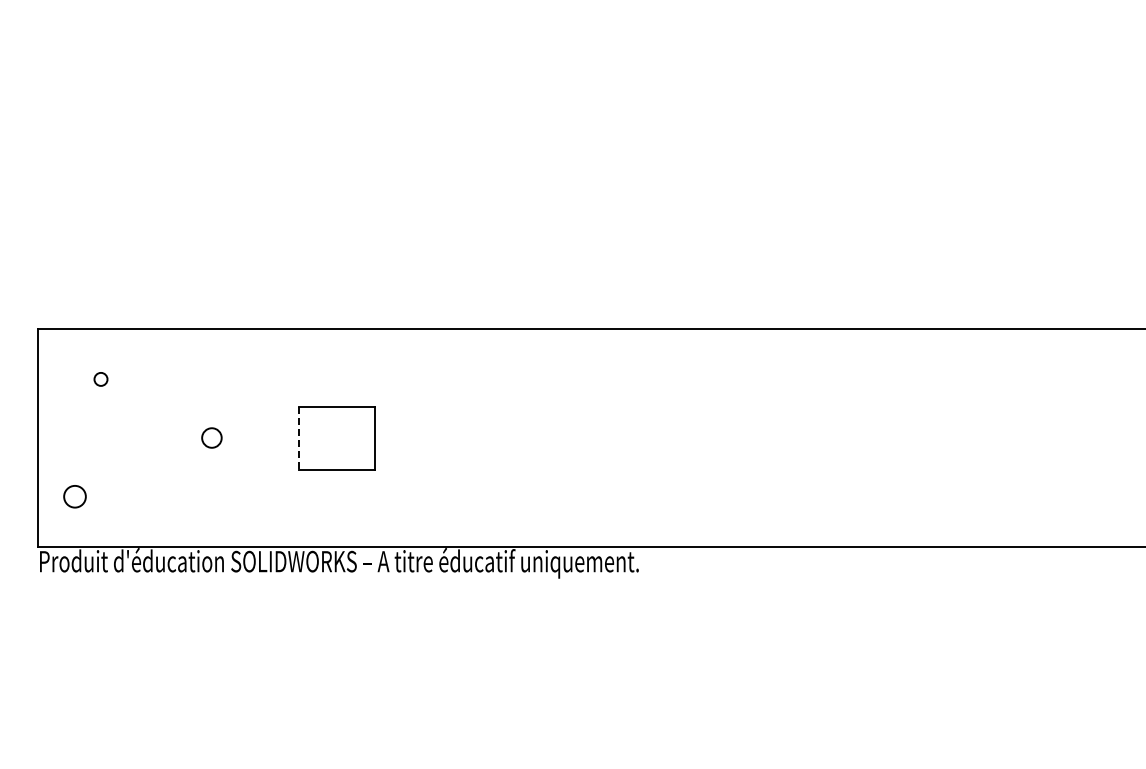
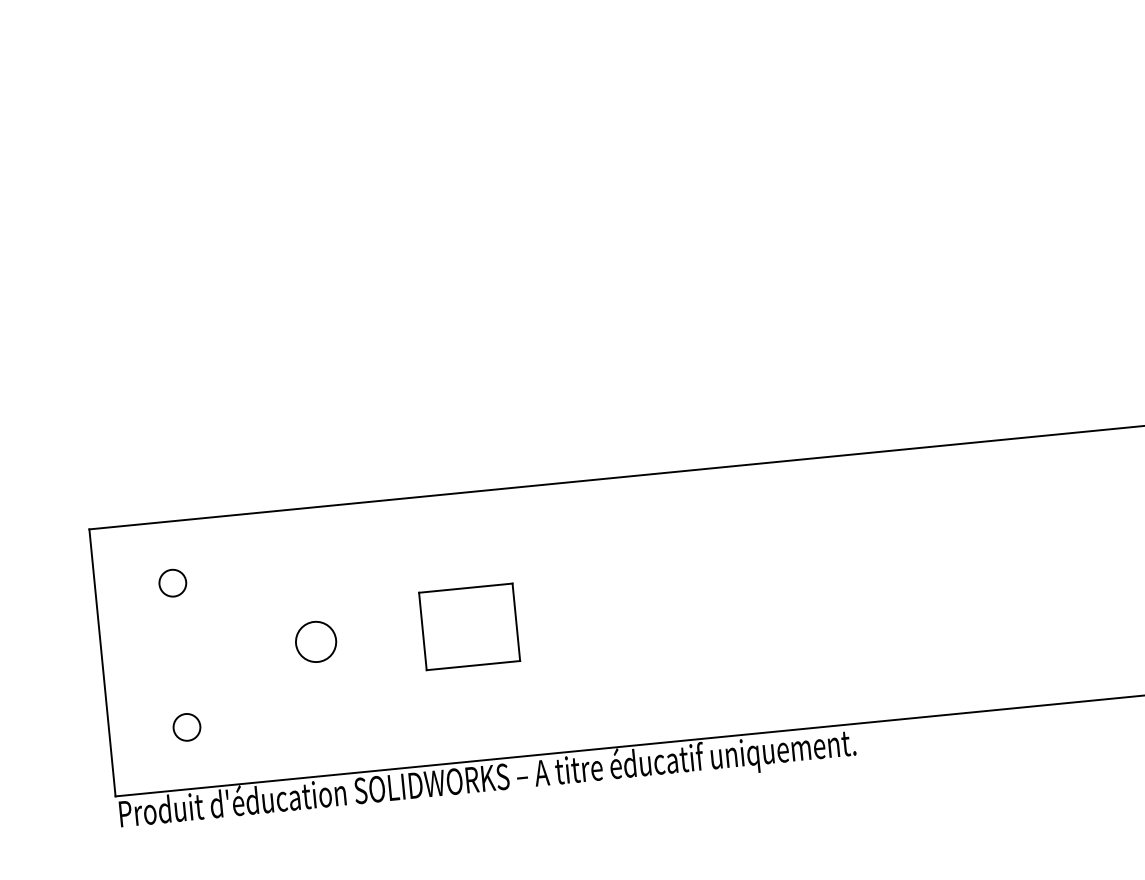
circle: (100, 379) -> (172, 583), size x1.67
circle: (211, 437) -> (315, 641), size x1.67
line: (298, 438) -> (422, 632), dashed -> solid
circle: (74, 496) -> (186, 727), moved

